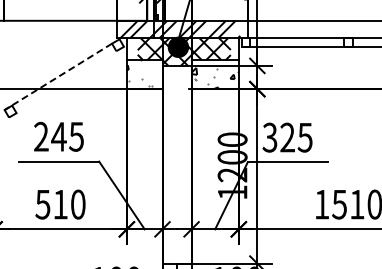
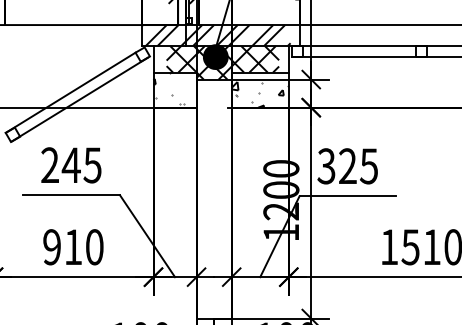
line: (57, 77) -> (69, 93), dashed -> solid
line: (65, 82) -> (79, 99), added
text: (42, 204) -> (51, 247), 510 -> 910

